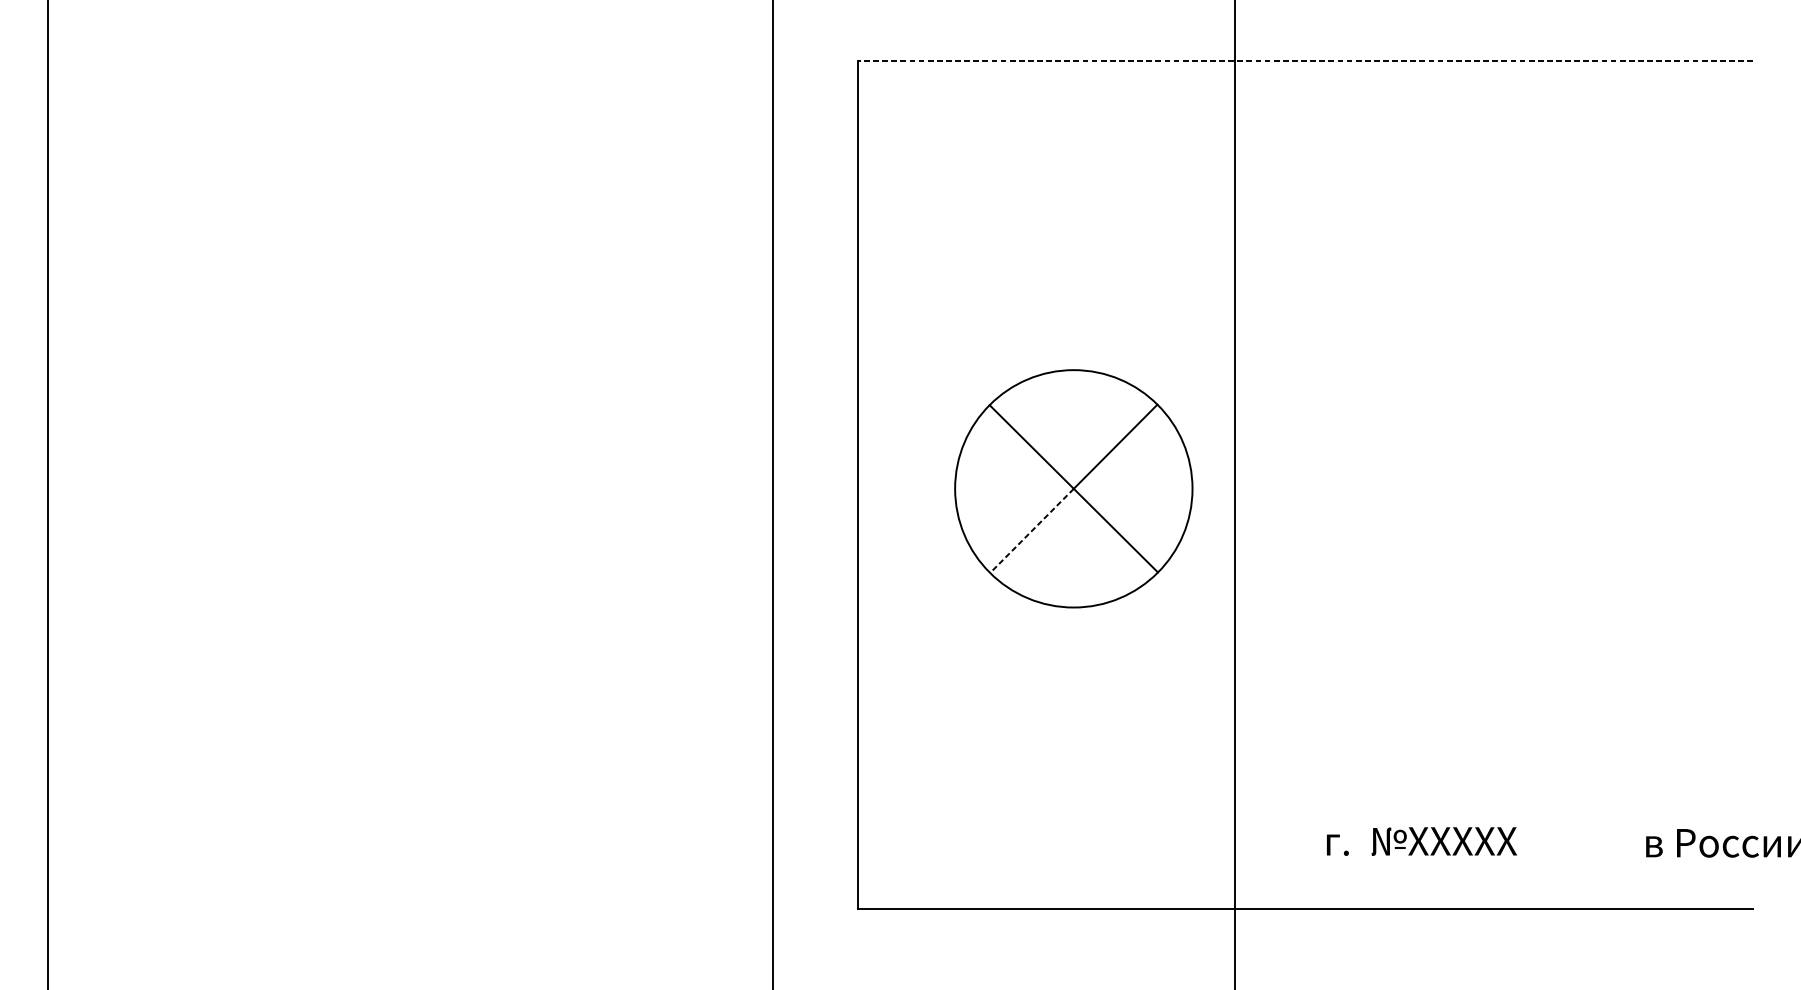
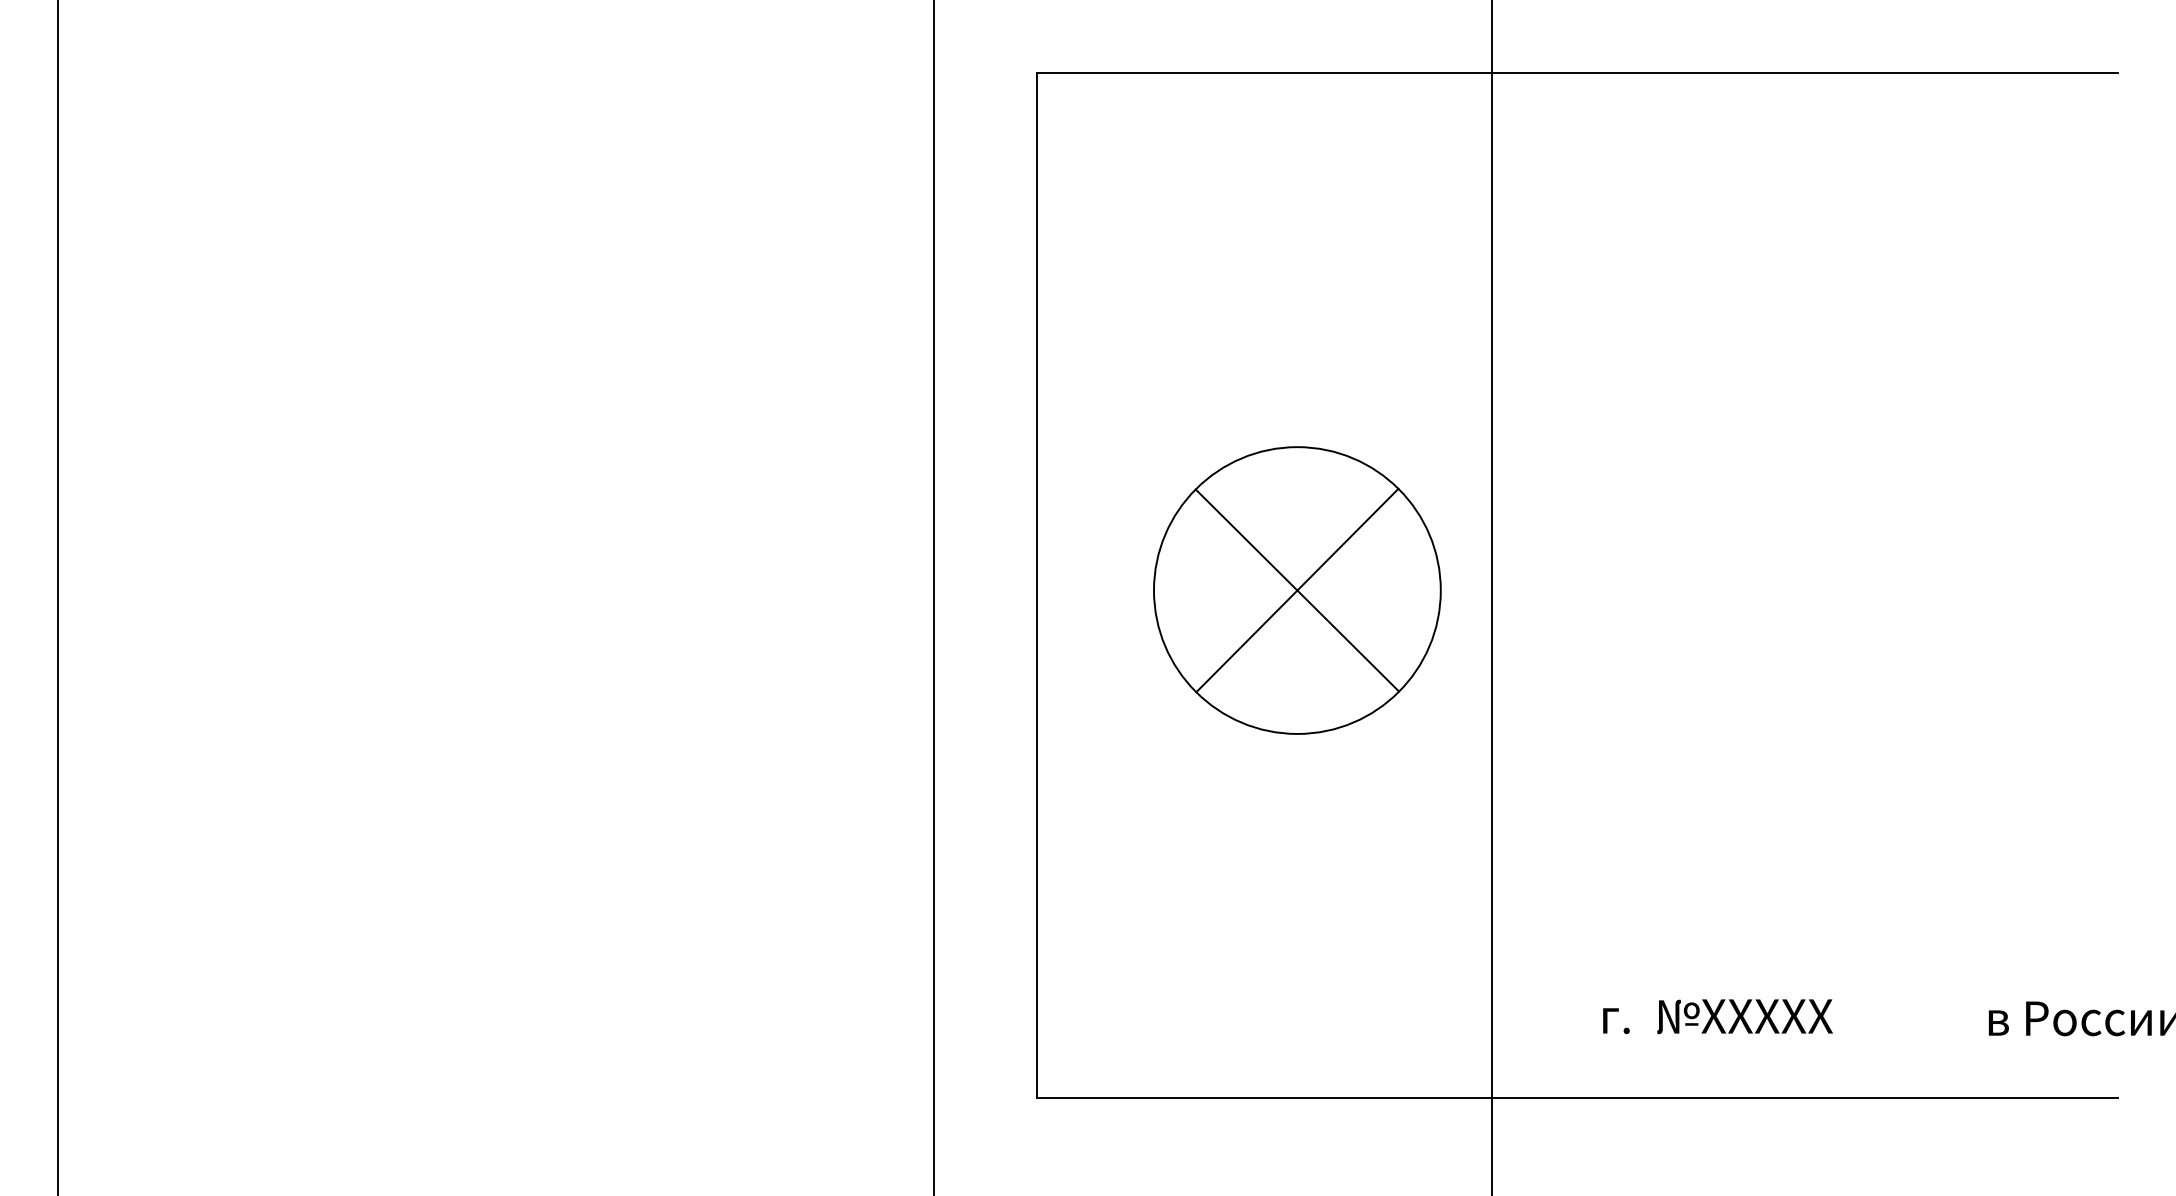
line: (1305, 60) -> (1577, 73), dashed -> solid
line: (1031, 531) -> (1246, 641), dashed -> solid

